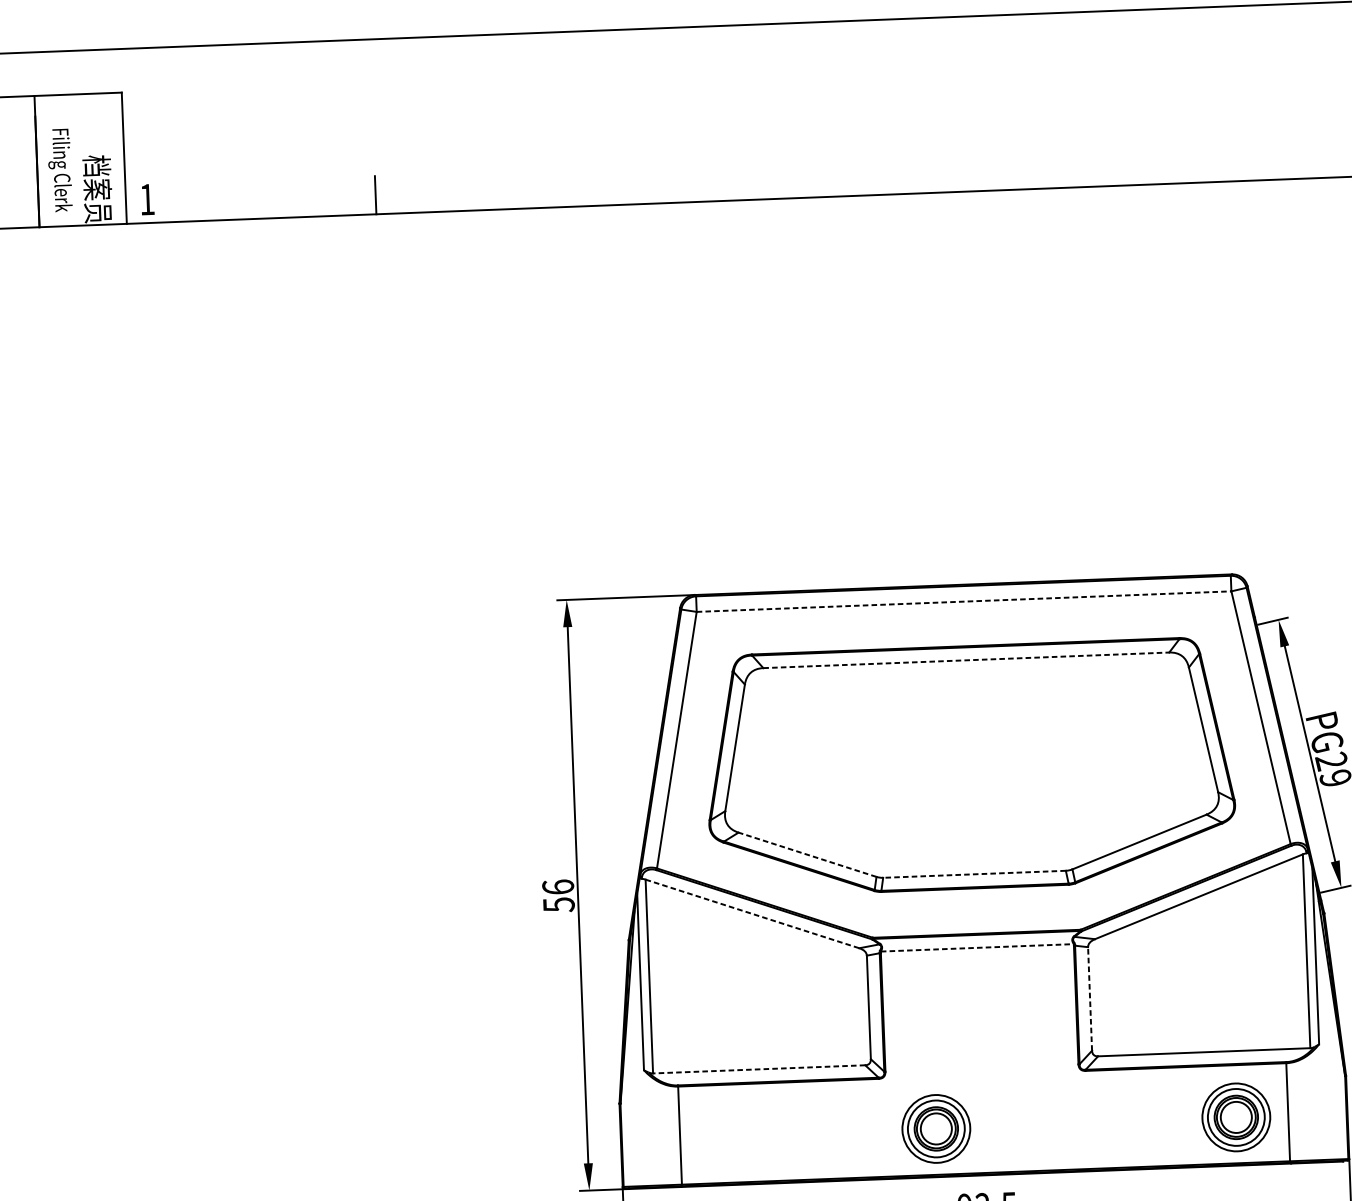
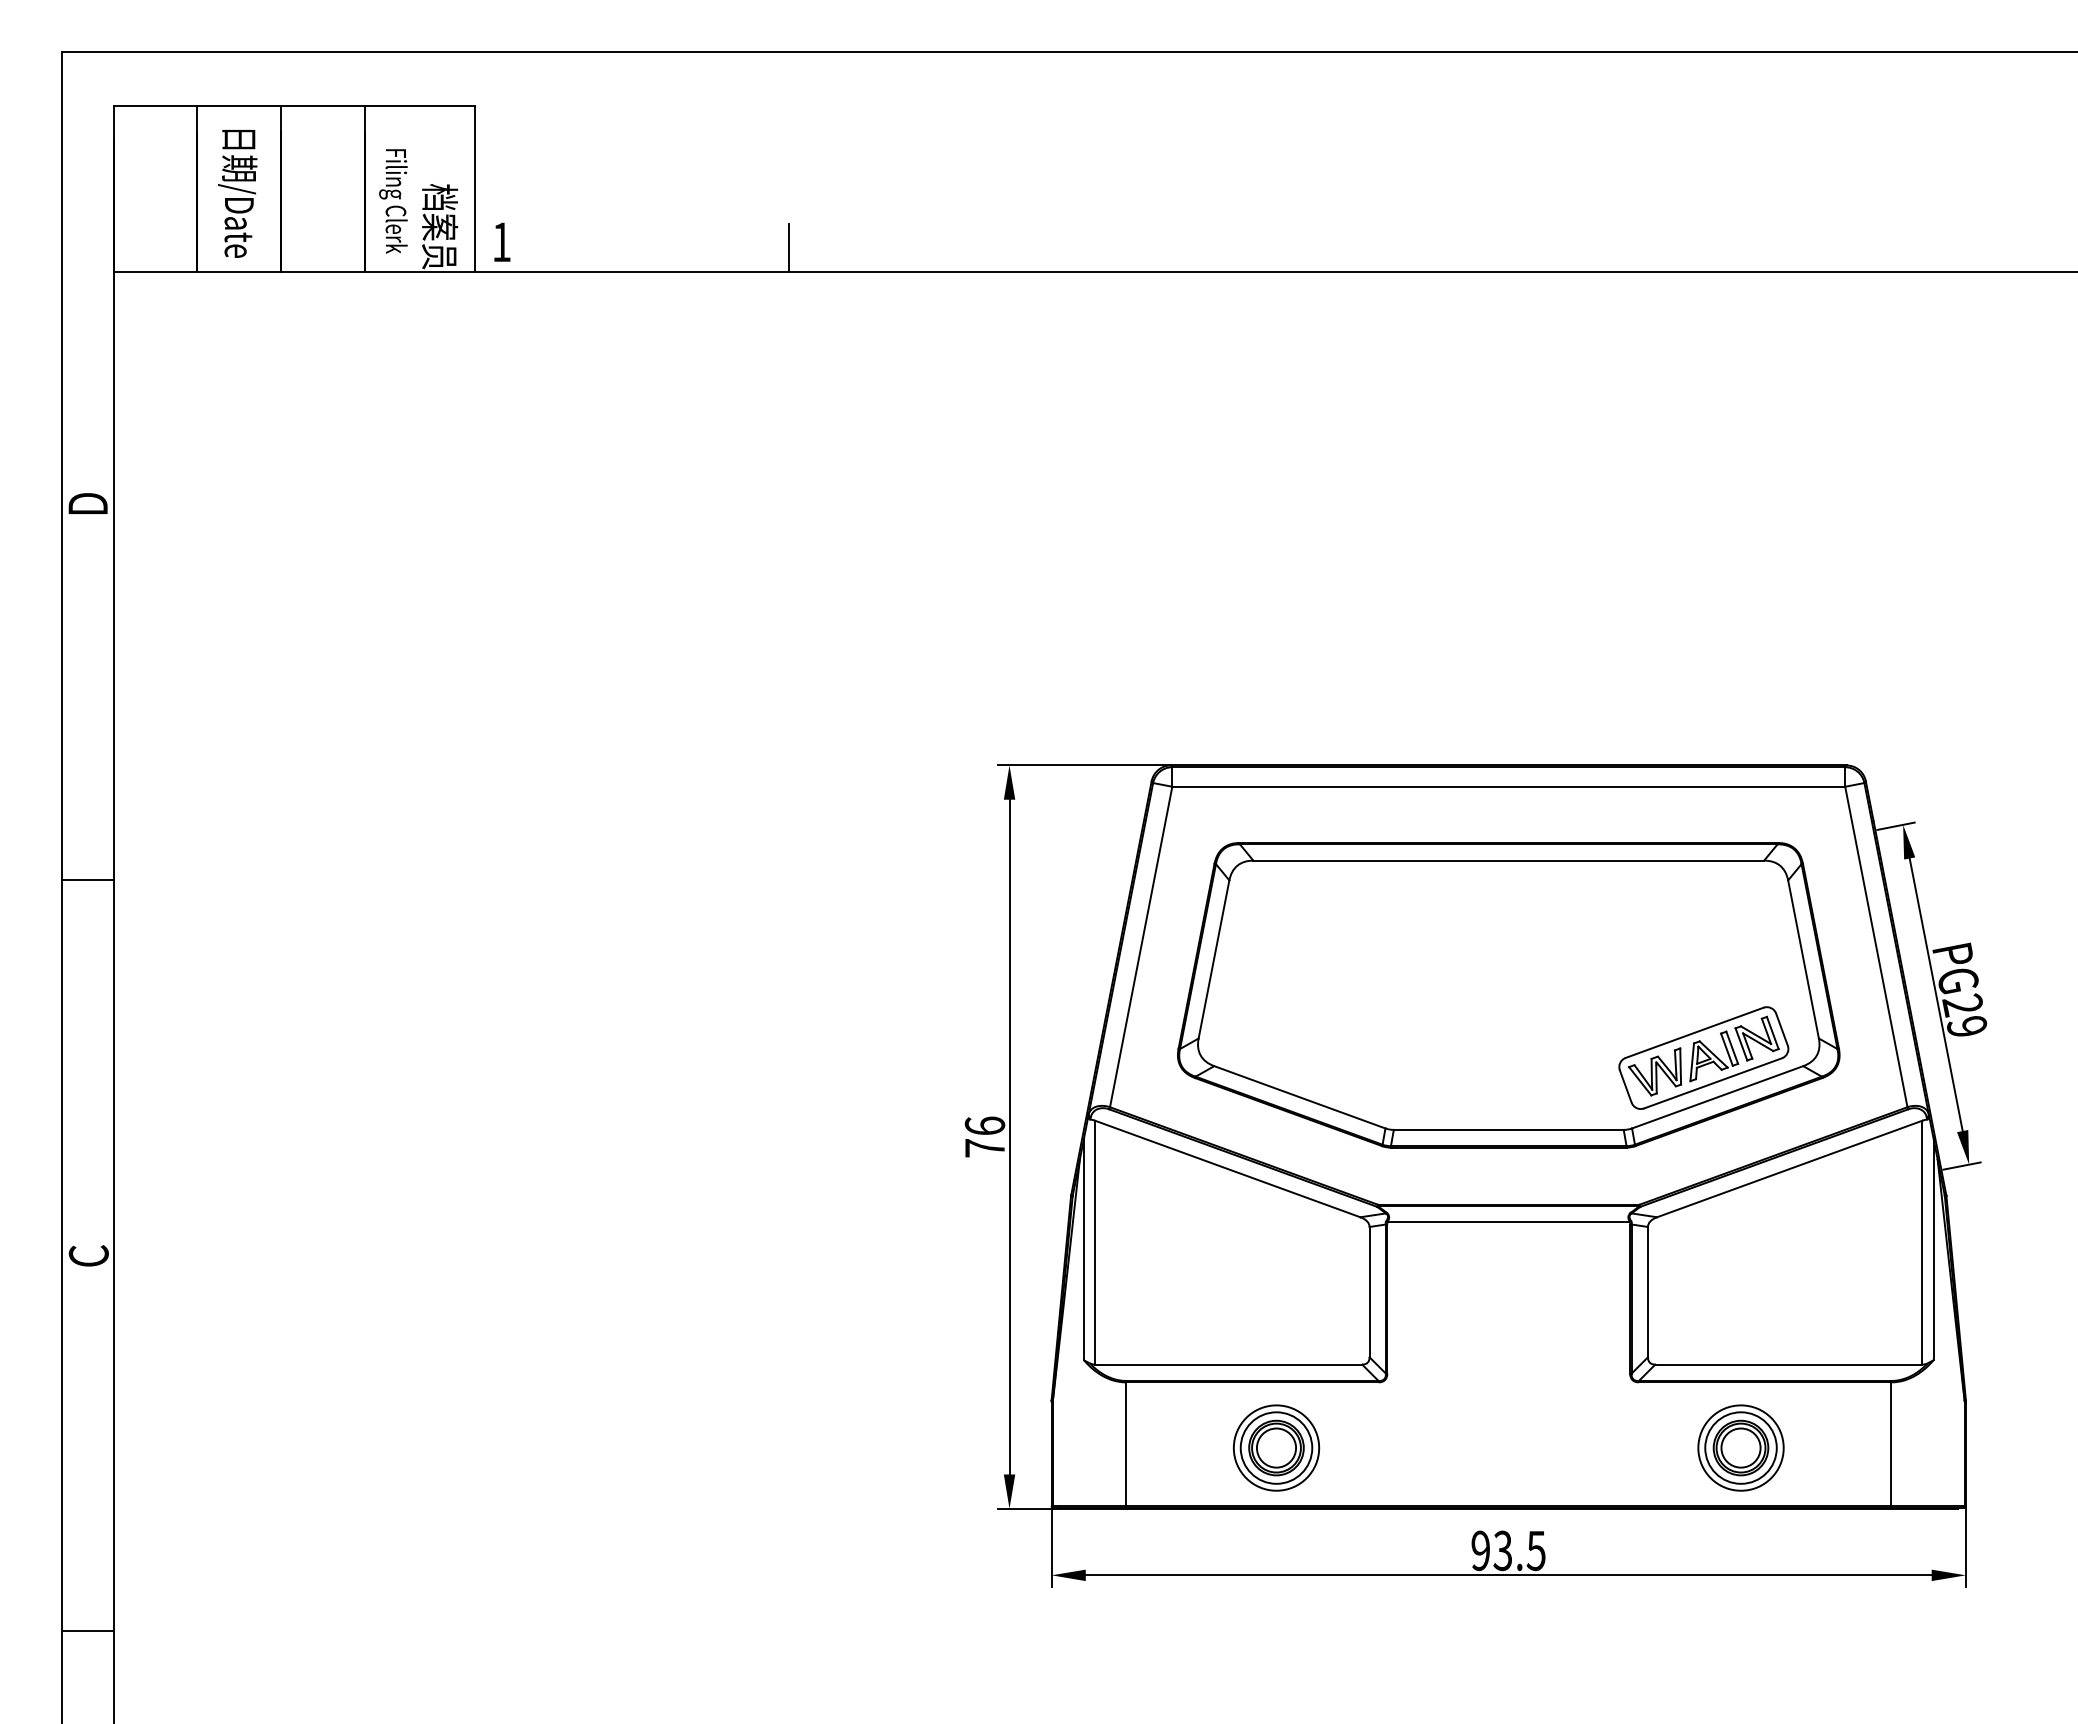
line: (964, 601) -> (1509, 786), dashed -> solid
line: (966, 660) -> (1509, 860), dashed -> solid
part: (1127, 810) -> (1703, 1057), added
line: (807, 854) -> (1299, 1097), dashed -> solid
line: (974, 873) -> (1508, 1129), dashed -> solid
text: (559, 905) -> (985, 1148), 56 -> 76
line: (753, 914) -> (1228, 1169), dashed -> solid
line: (977, 947) -> (1509, 1222), dashed -> solid
line: (1089, 998) -> (1647, 1291), dashed -> solid
line: (758, 1069) -> (1228, 1364), dashed -> solid
part: (1235, 1116) -> (1740, 1447), moved
part: (936, 1128) -> (1276, 1447), moved

